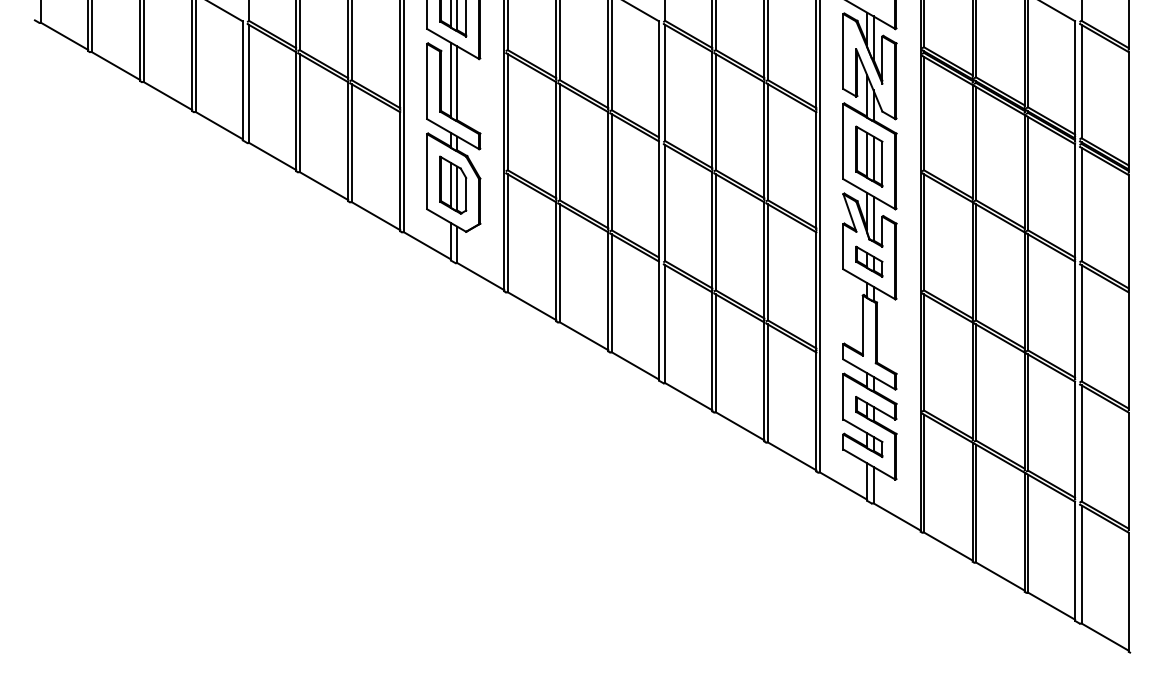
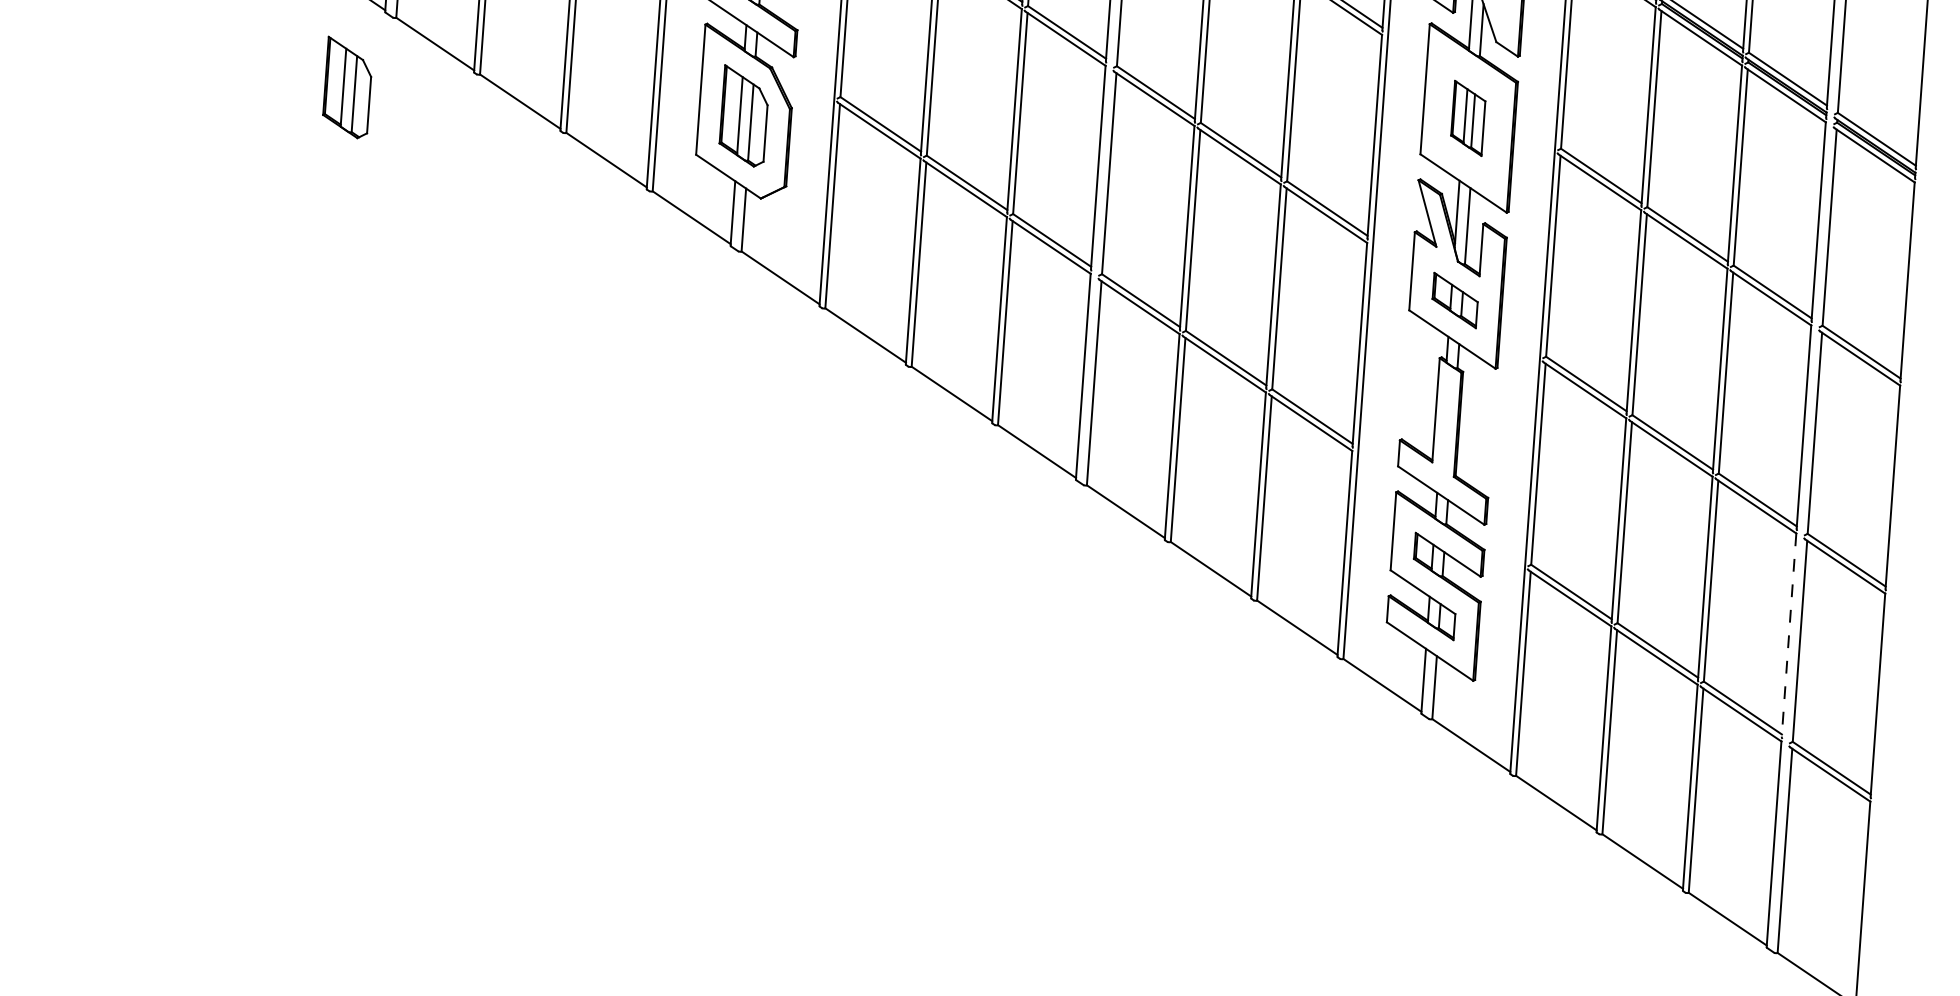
part: (869, 156) -> (1468, 118), size x0.7
part: (224, 184) -> (348, 86), added
line: (1075, 440) -> (1789, 635), solid -> dashed

